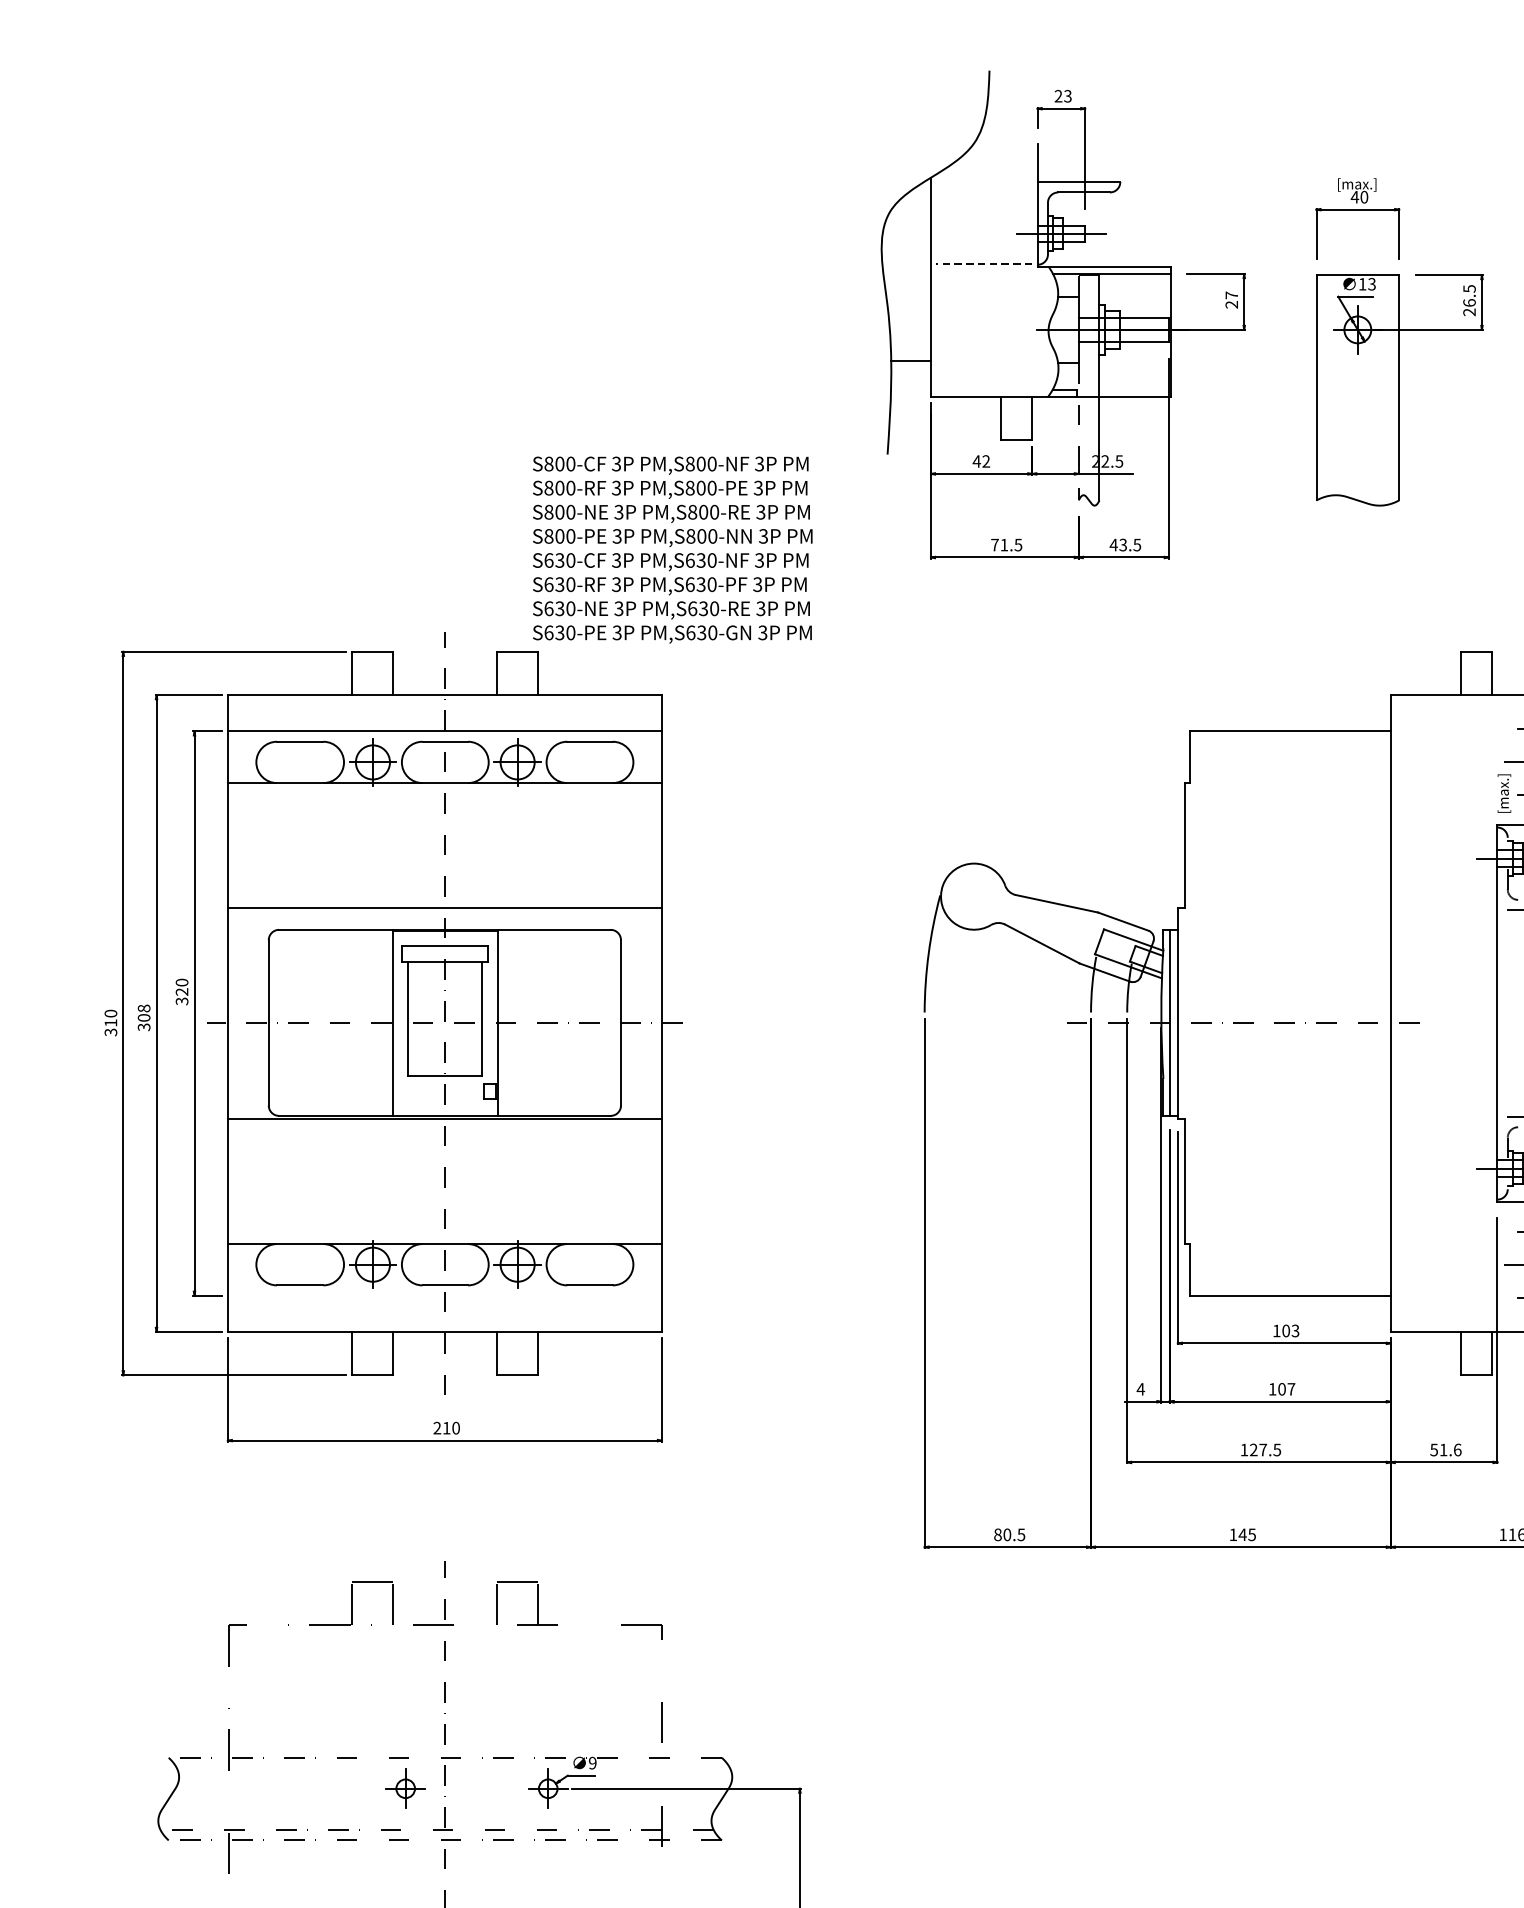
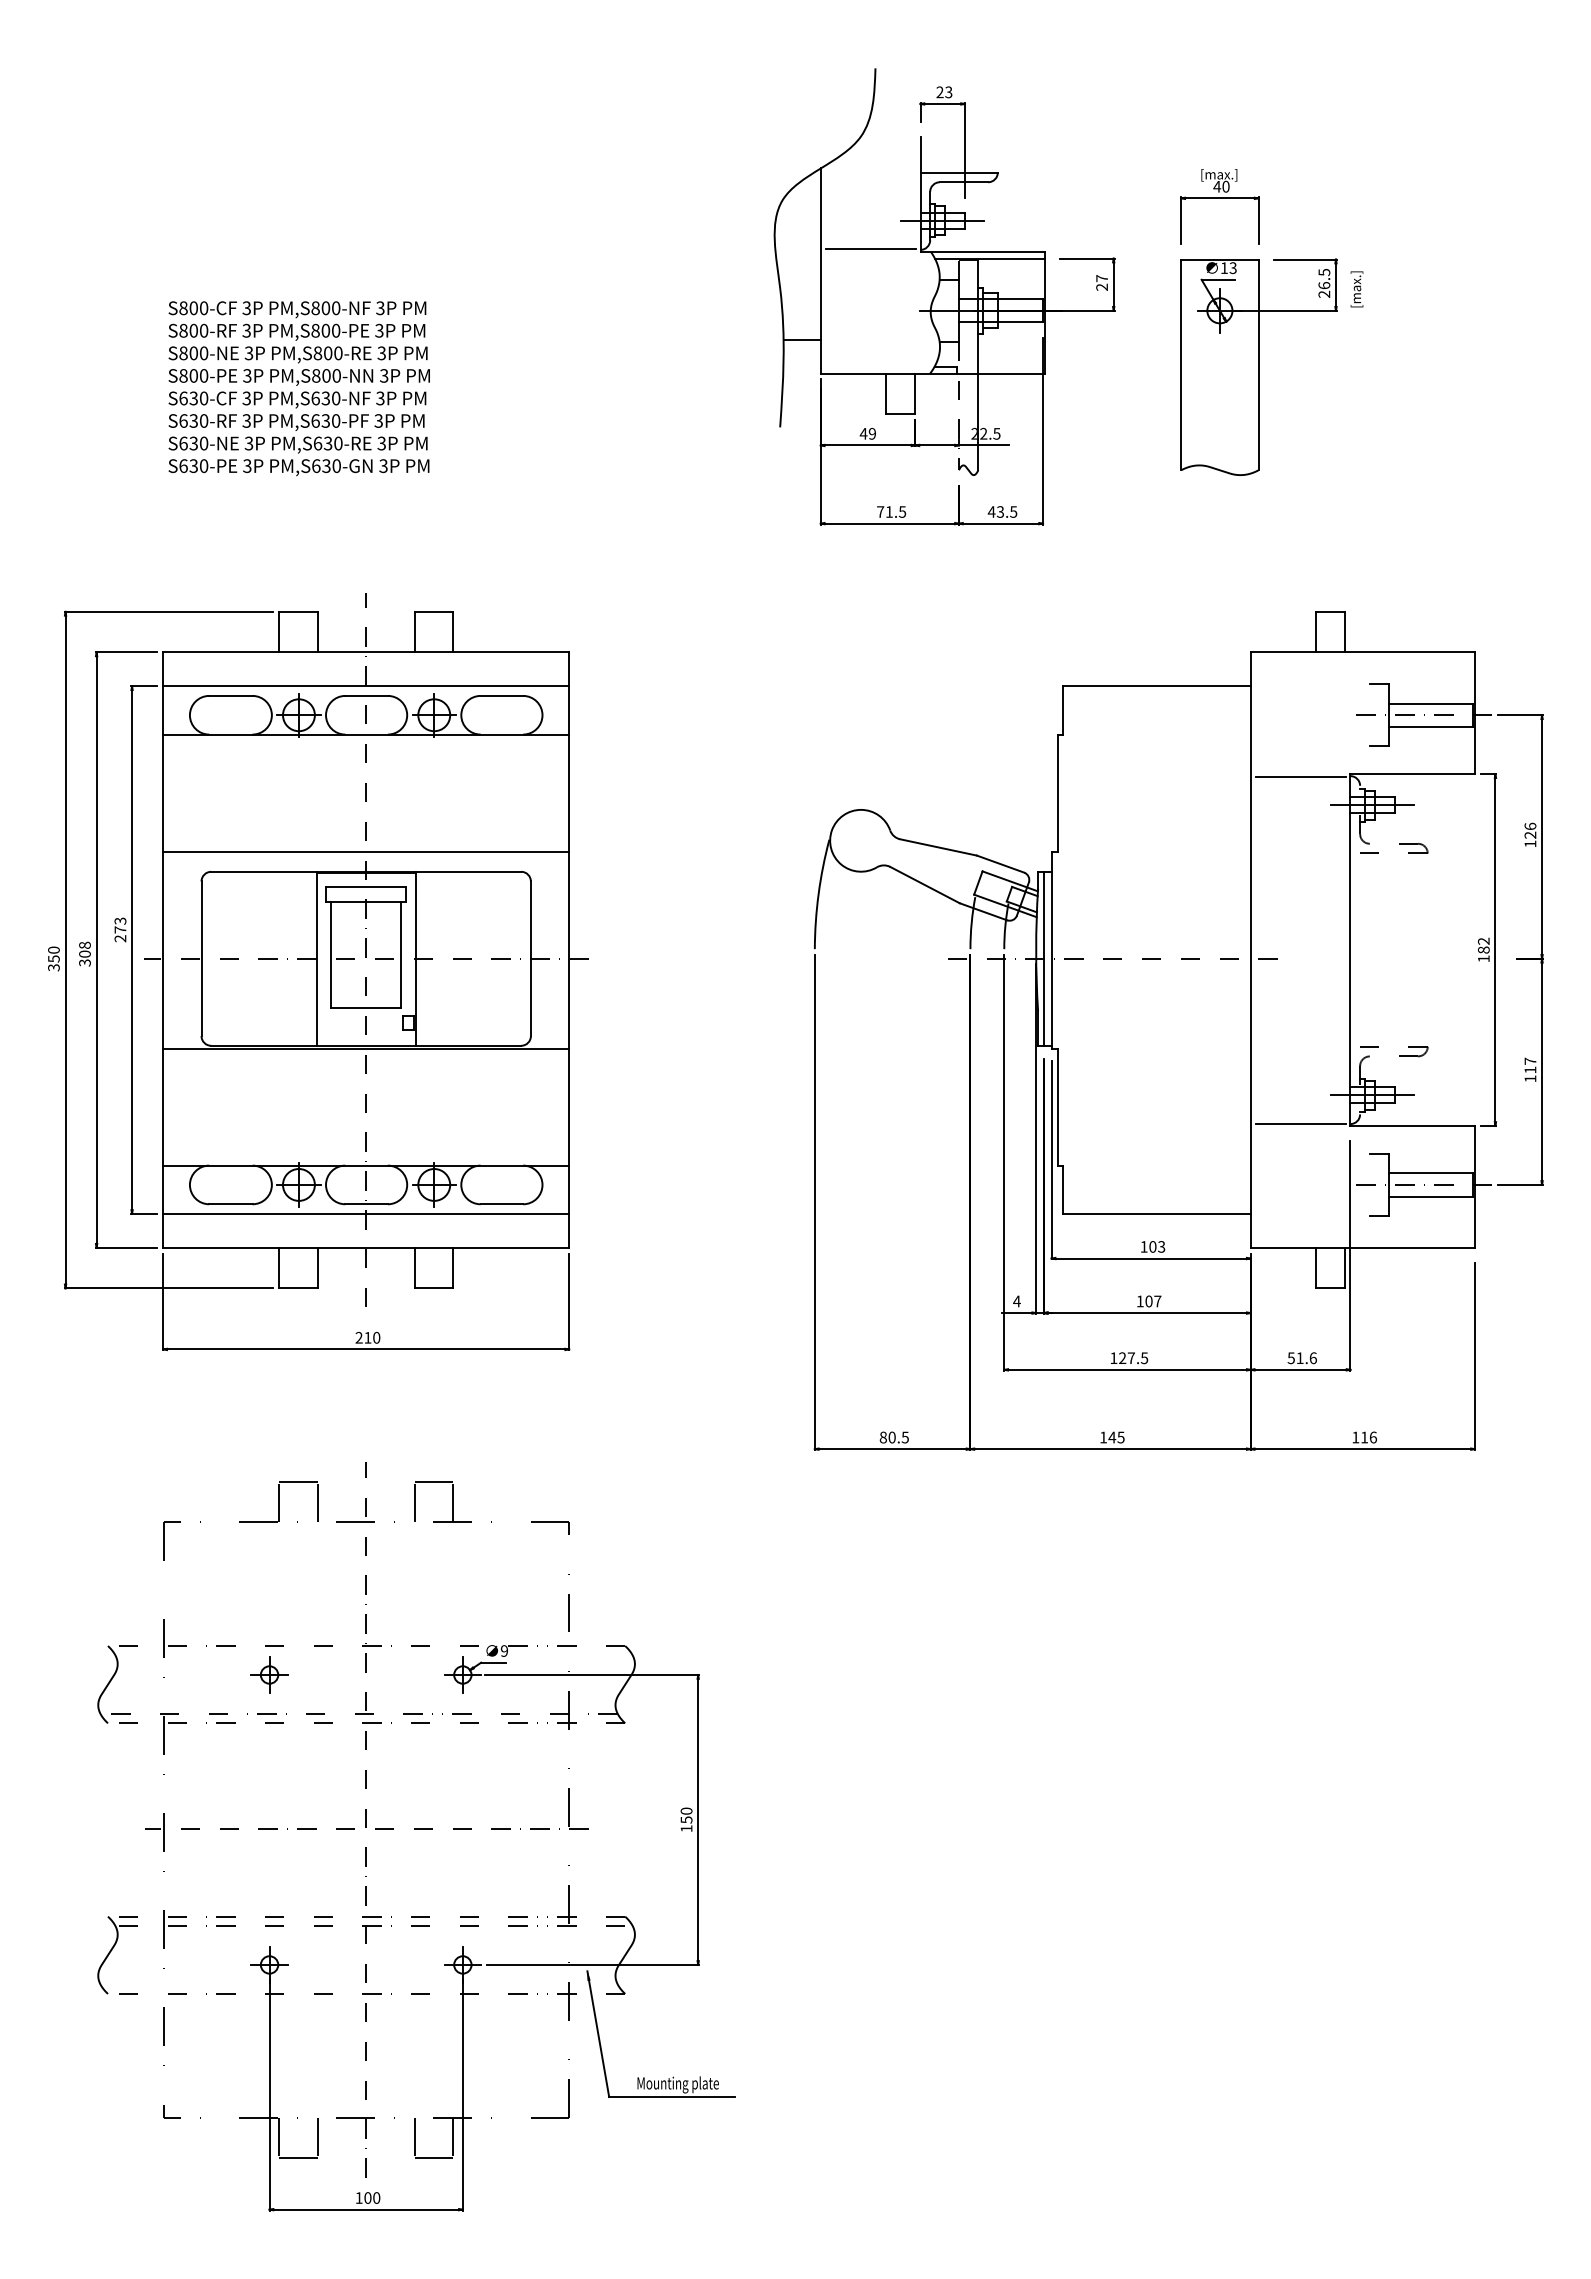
line: (984, 264) -> (870, 249), dashed -> solid
text: (985, 461) -> (871, 433), 42 -> 49
text: (671, 549) -> (298, 388), moved
text: (1503, 793) -> (1356, 289), moved
line: (1444, 827) -> (1300, 776), added
text: (182, 991) -> (120, 929), 320 -> 273
text: (110, 1022) -> (53, 958), 310 -> 350
line: (1444, 1198) -> (1300, 1123), added
line: (445, 1295) -> (366, 1213), added
part: (405, 1788) -> (269, 1674), moved

